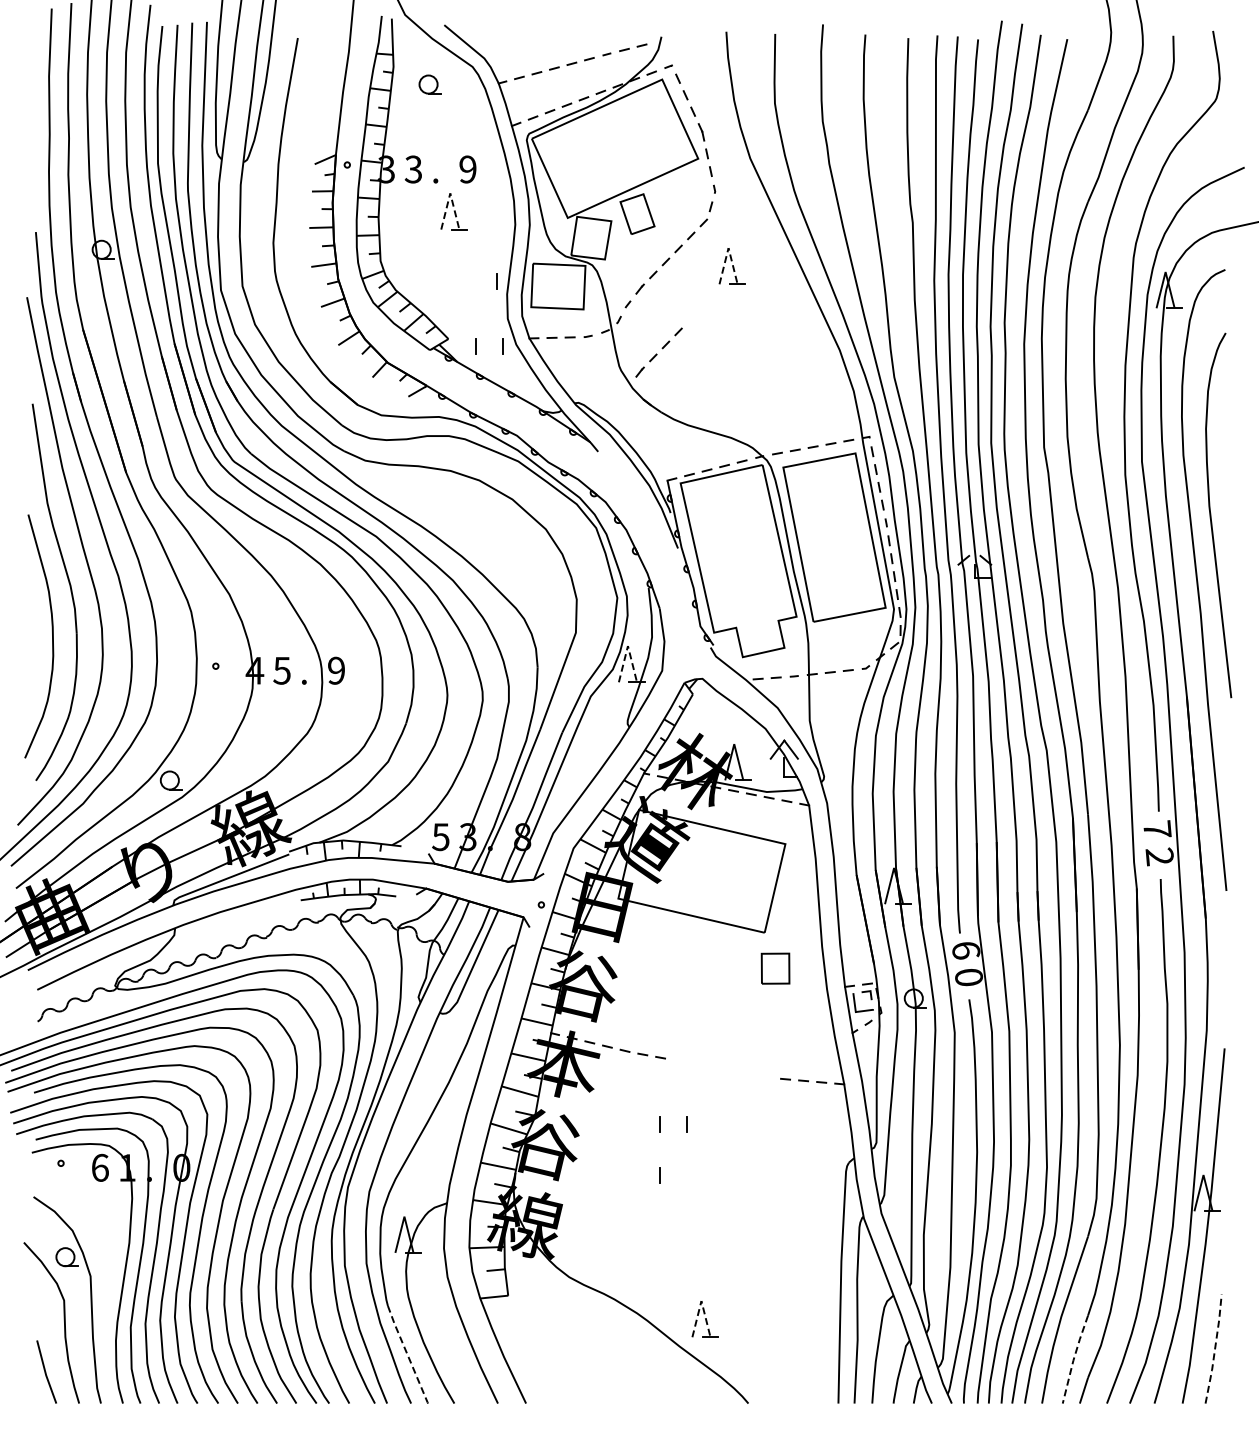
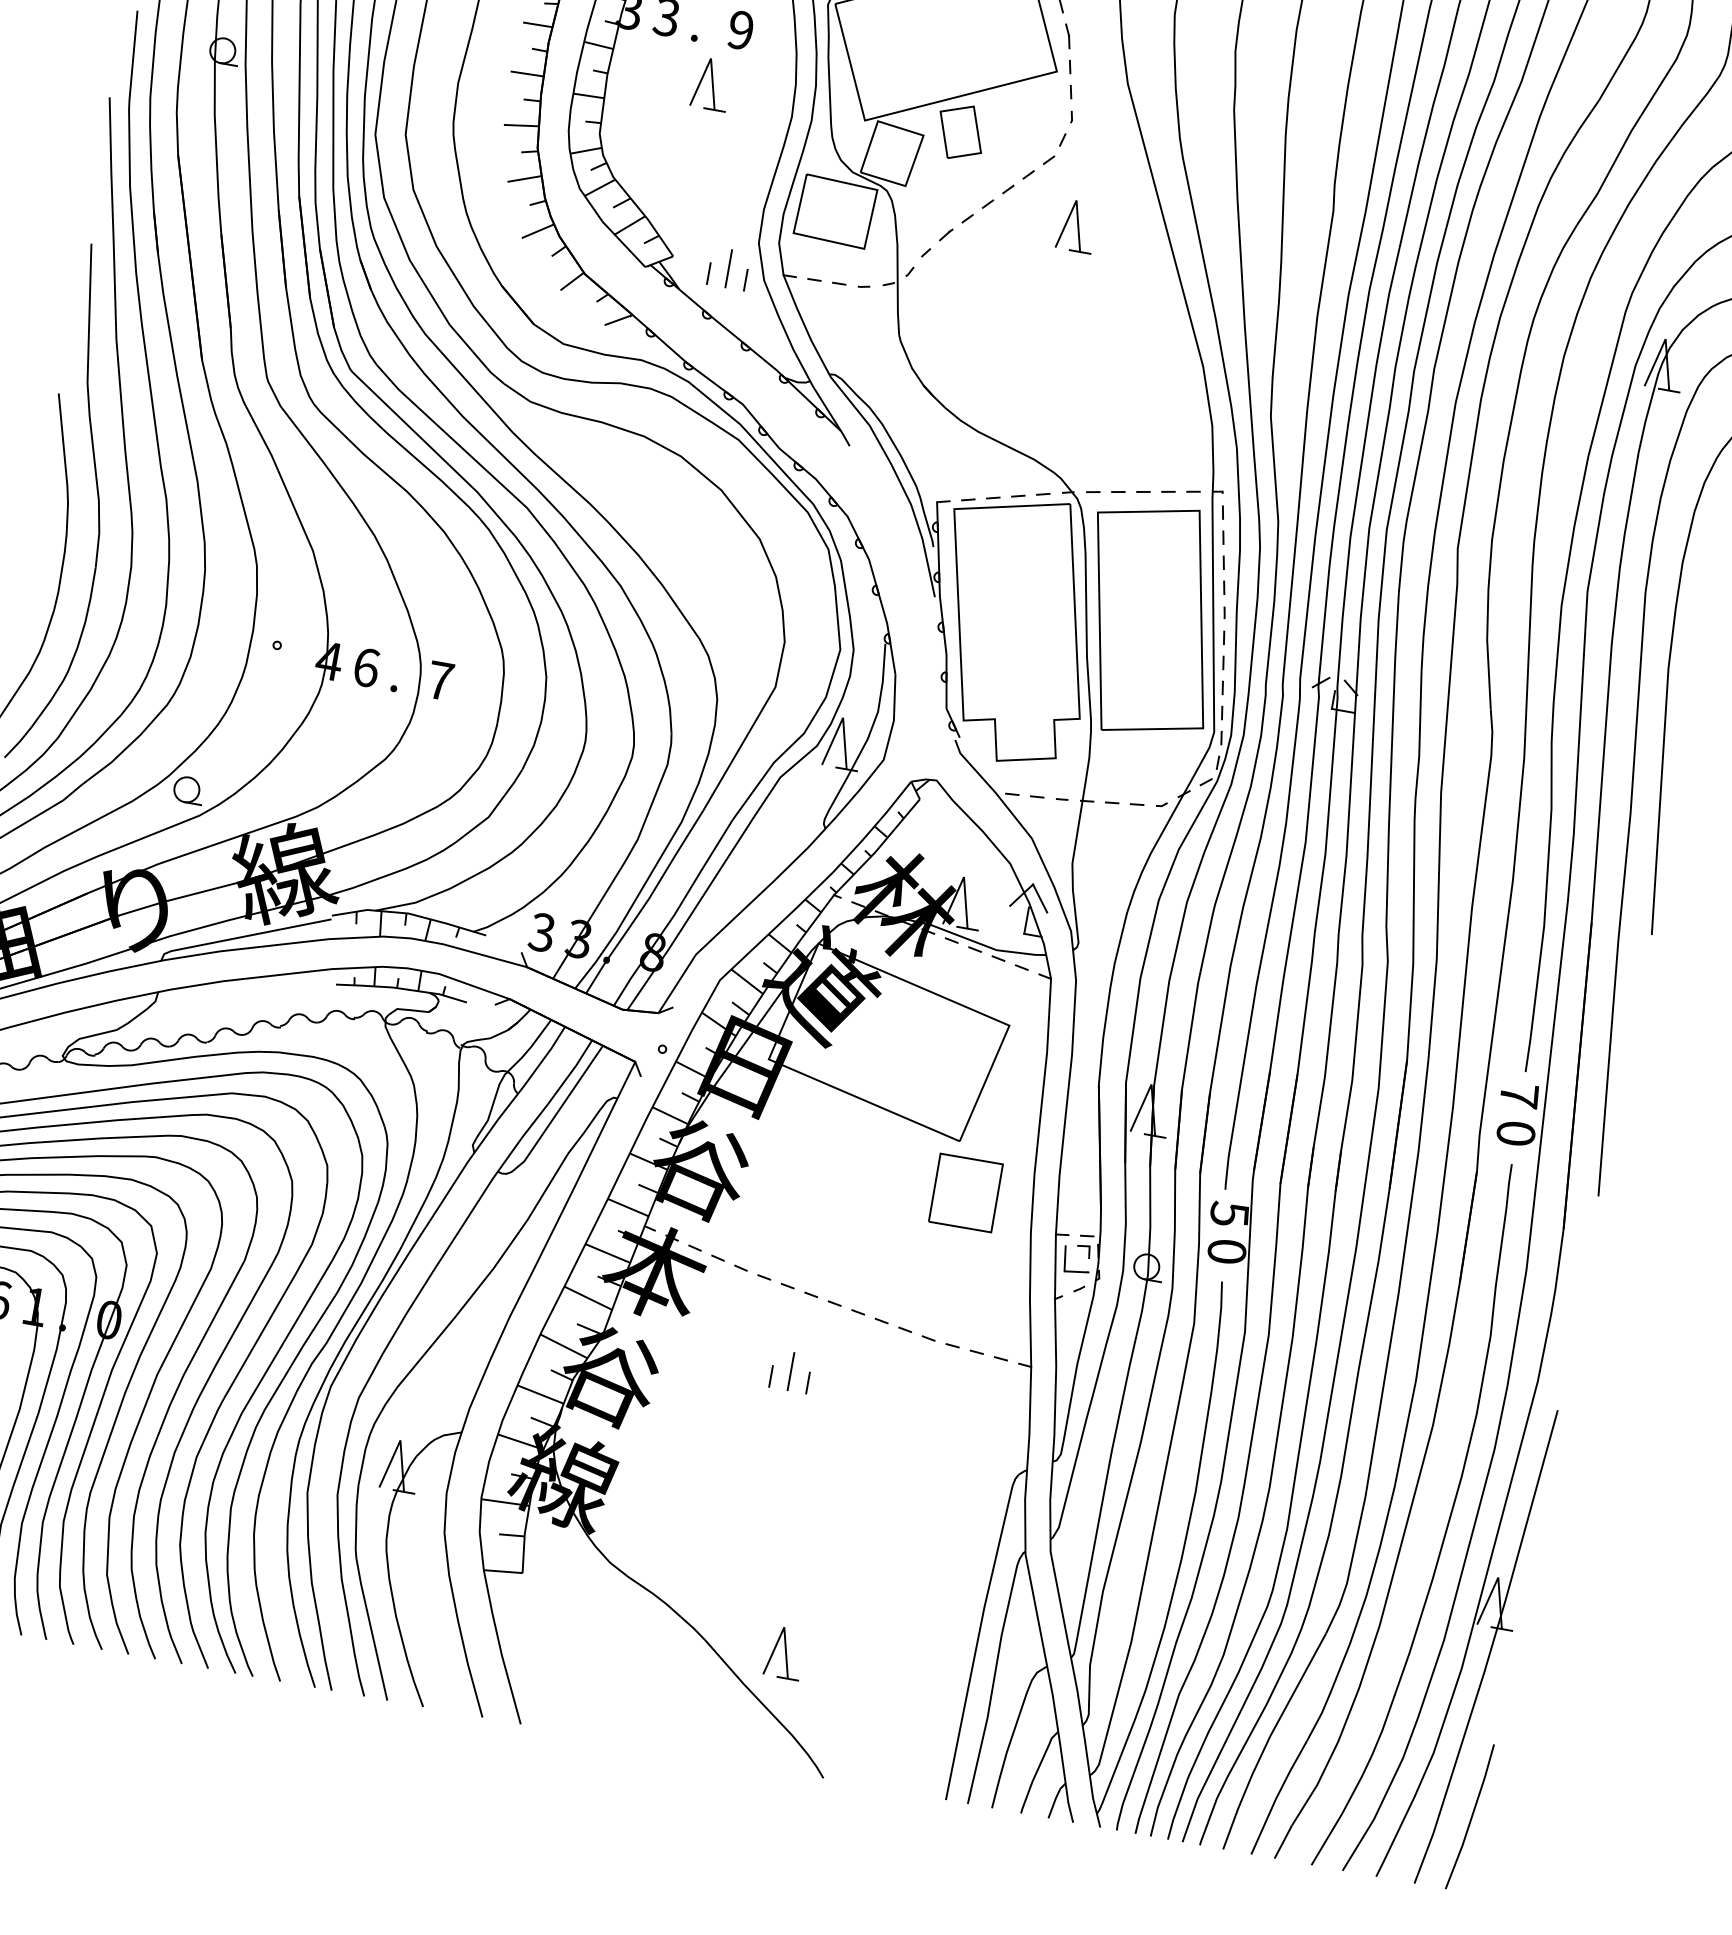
line: (450, 193) -> (711, 58), dashed -> solid
line: (728, 248) -> (1076, 201), dashed -> solid
line: (496, 281) -> (752, 189), removed
line: (489, 340) -> (728, 268), added
part: (658, 352) -> (955, 325), removed
line: (627, 646) -> (842, 718), dashed -> solid
text: (281, 670) -> (365, 667), 5 -> 6
text: (336, 670) -> (440, 680), 9 -> 7
text: (440, 836) -> (541, 931), 5 -> 3
text: (1159, 856) -> (1515, 1133), 2 -> 0
text: (966, 950) -> (1230, 1214), 6 -> 5
part: (775, 968) -> (965, 1192), size x1.67
part: (722, 1068) -> (869, 1315), added
line: (673, 1118) -> (790, 1372), added
line: (659, 1175) -> (757, 1446), removed
line: (701, 1301) -> (784, 1627), dashed -> solid
line: (1215, 1348) -> (1472, 1816), dashed -> solid
line: (407, 1355) -> (370, 1630), dashed -> solid
line: (1073, 1359) -> (1276, 1797), dashed -> solid

